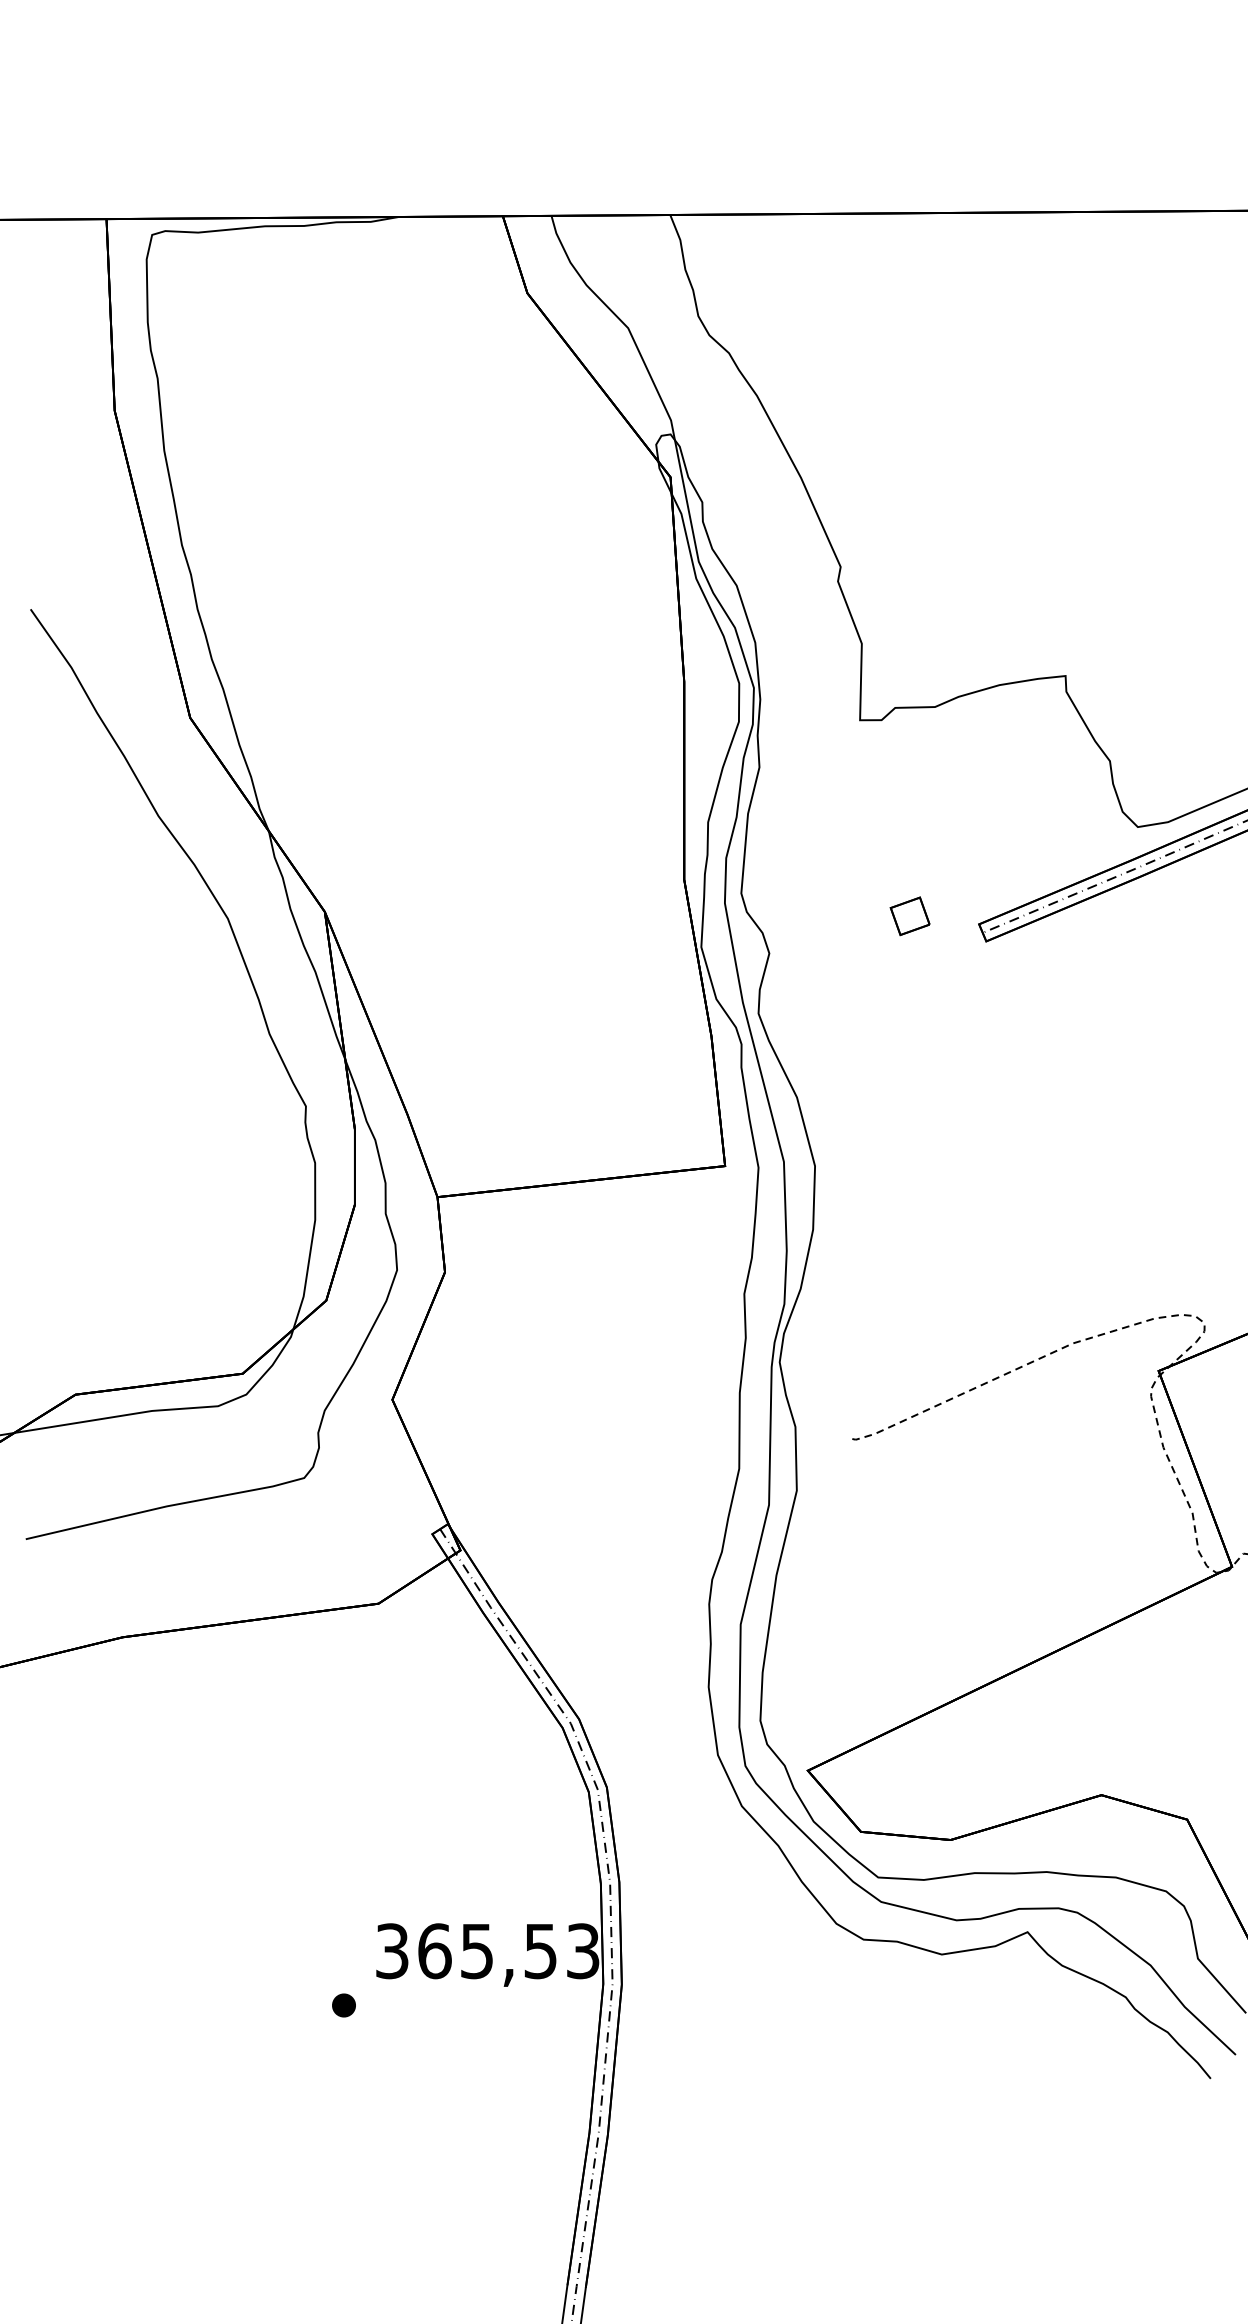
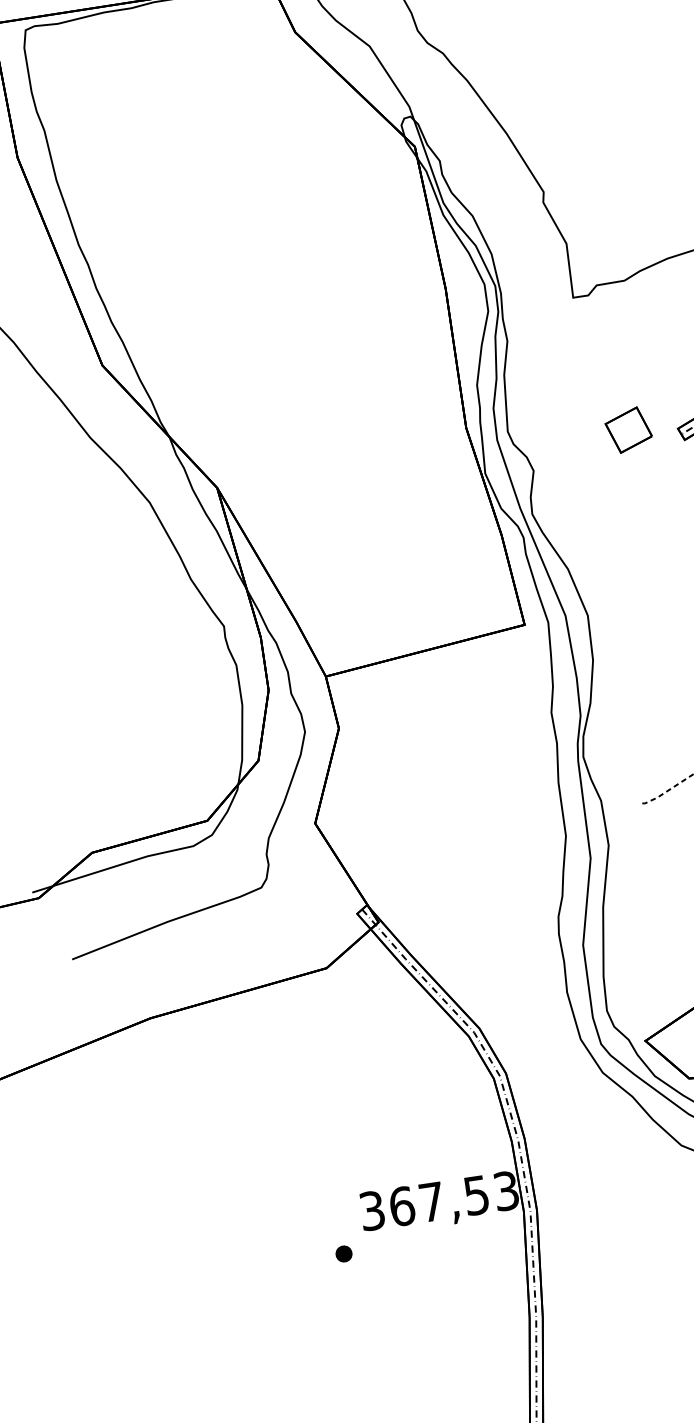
part: (909, 916) -> (628, 430), size x1.6
text: (476, 1951) -> (431, 1202), 365,53 -> 367,53

